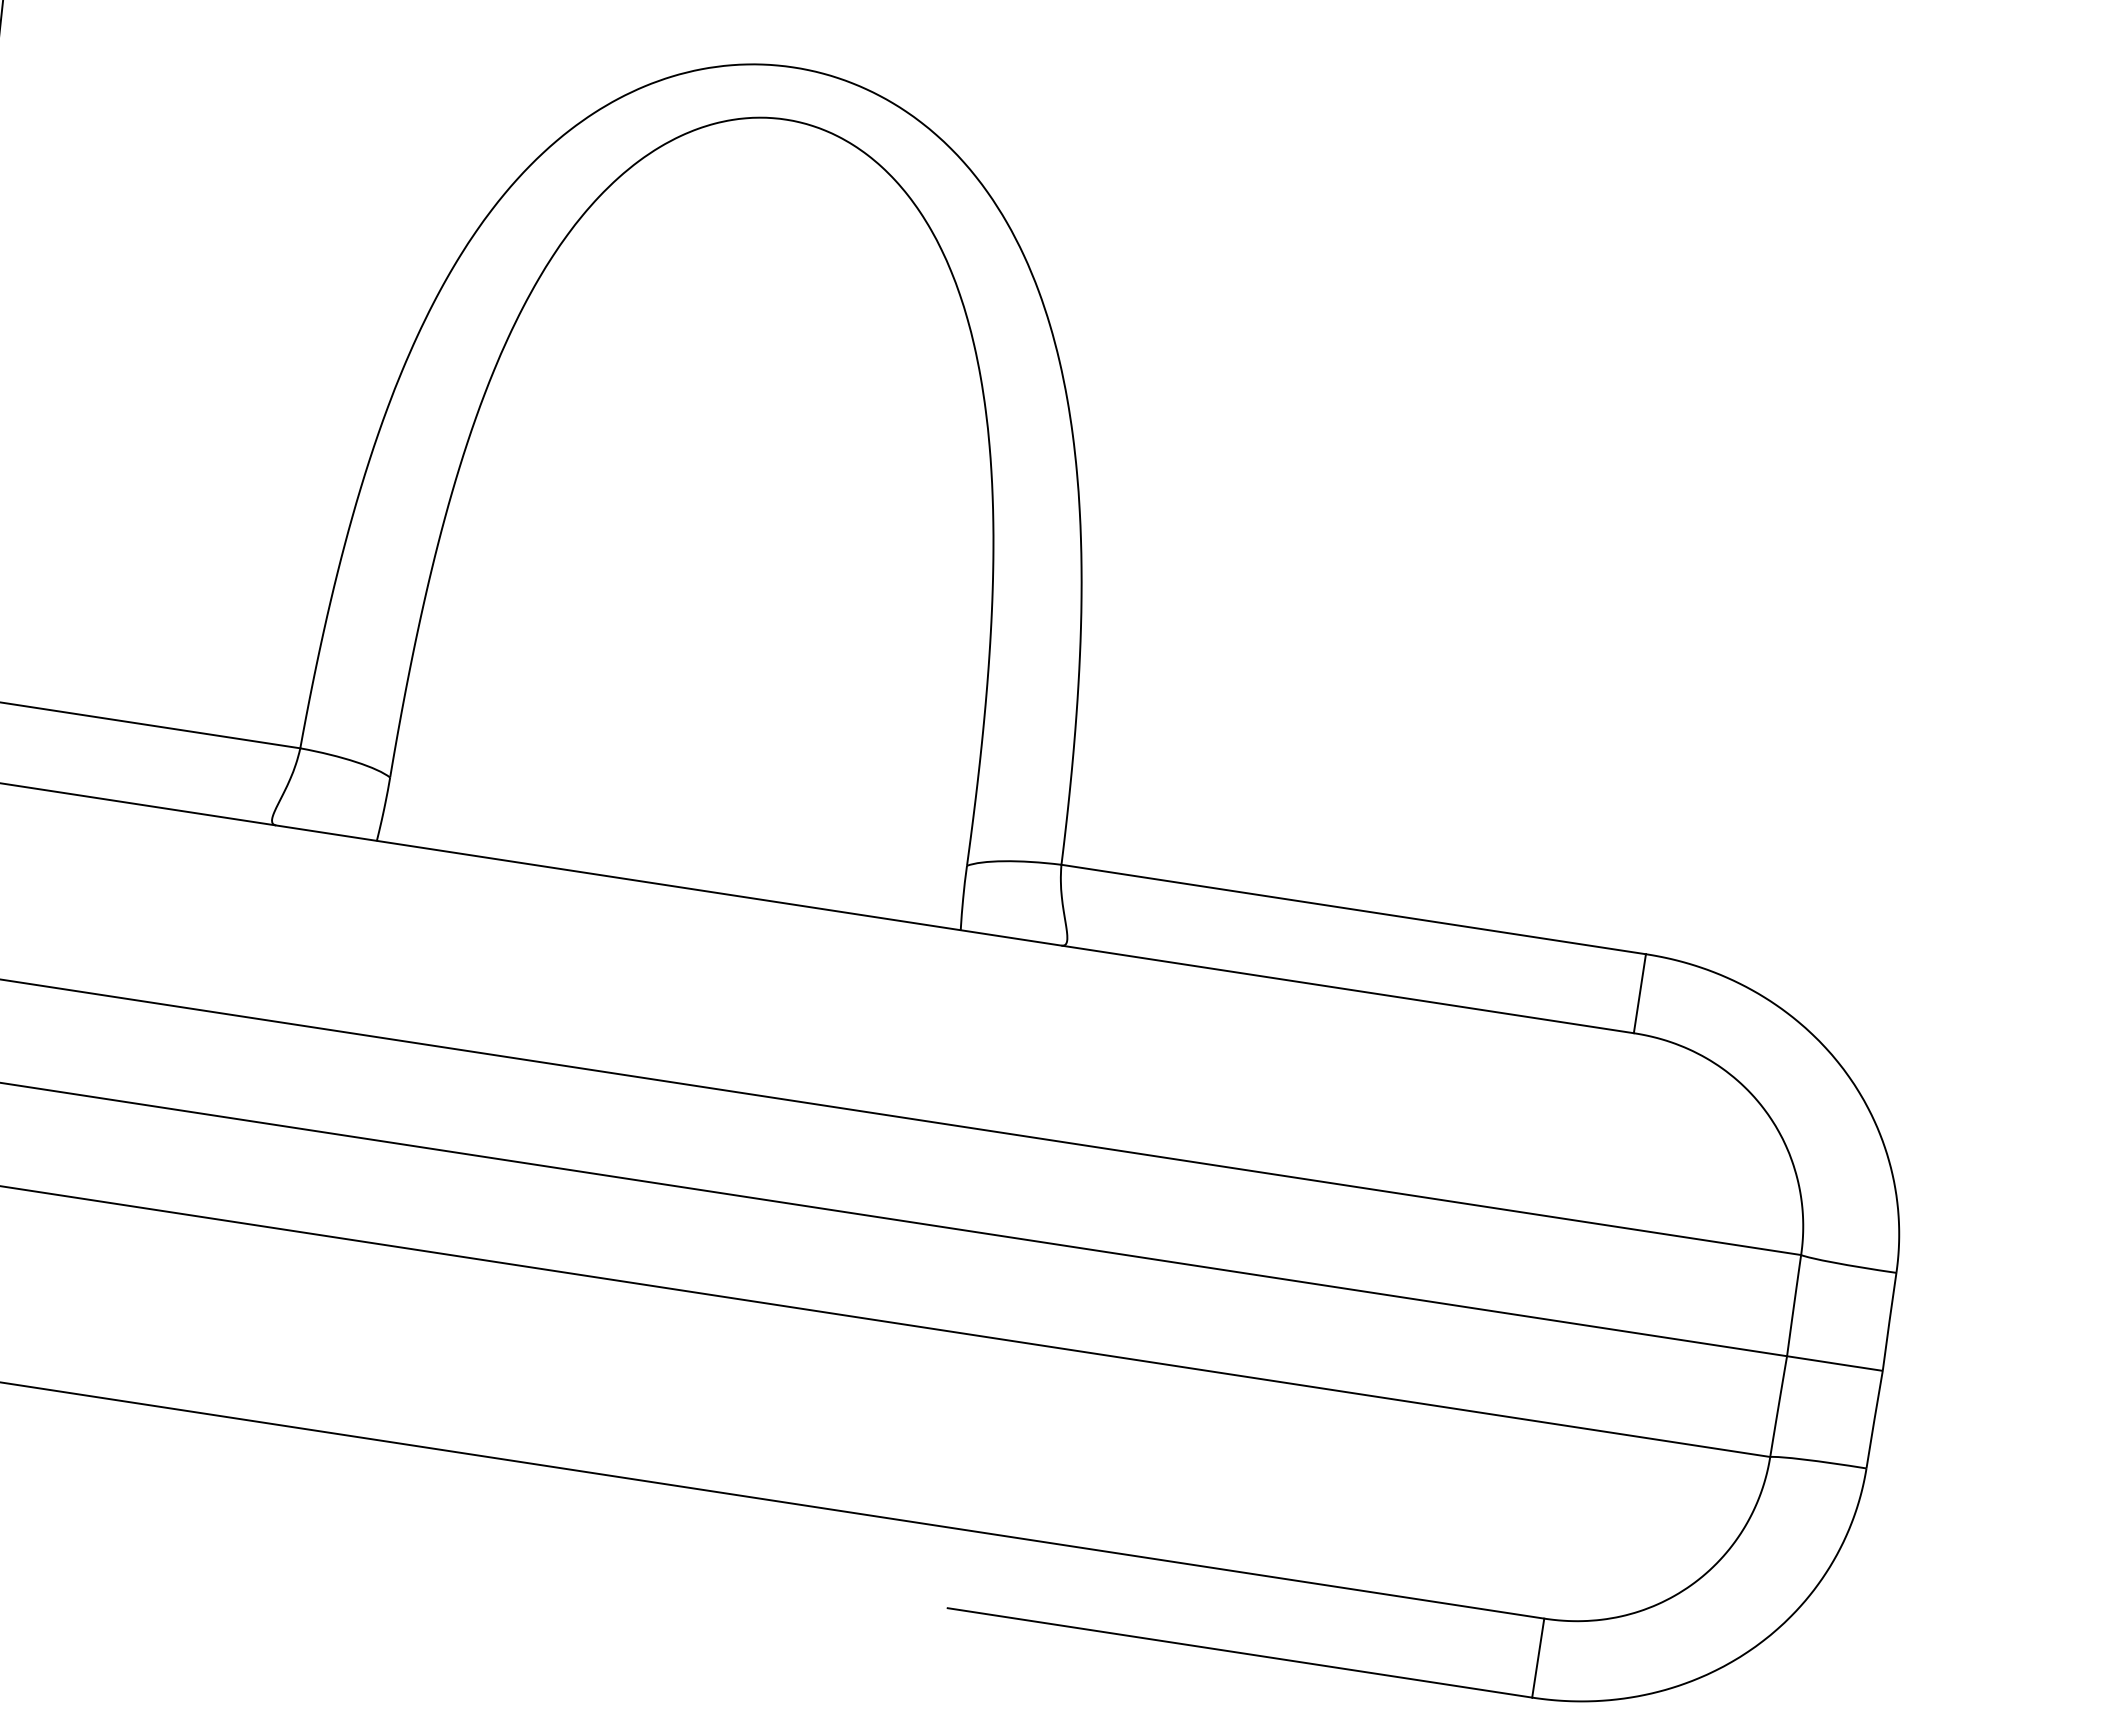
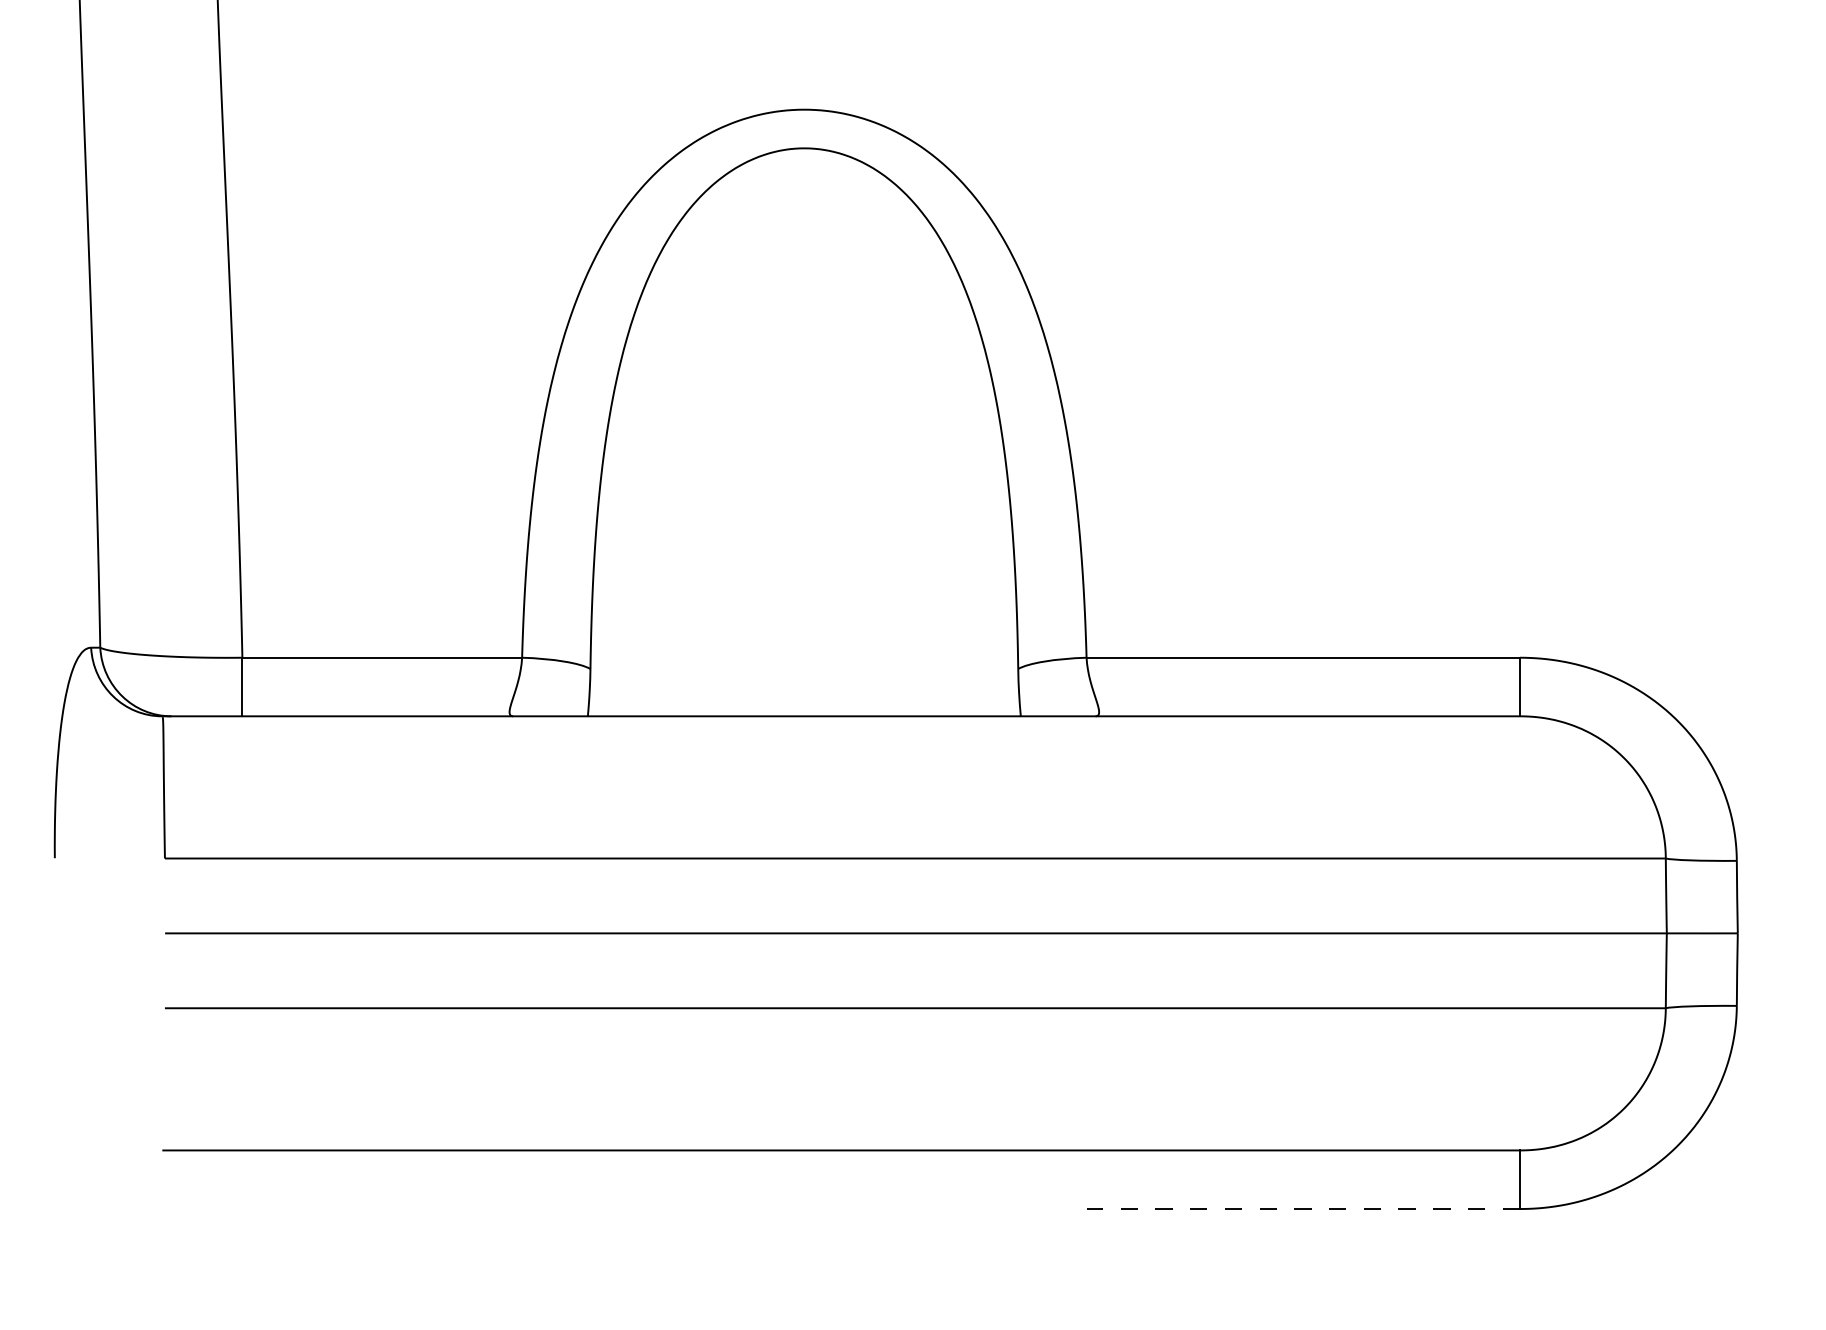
line: (1240, 1653) -> (1303, 1209), solid -> dashed

